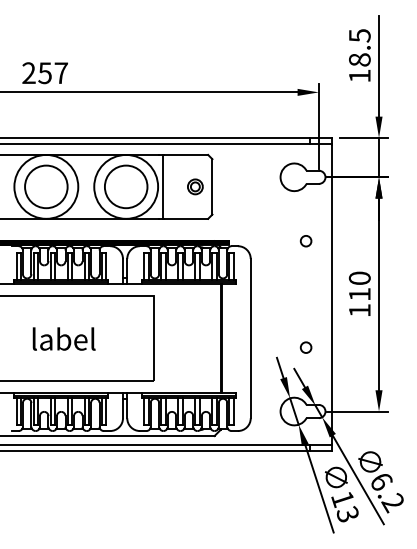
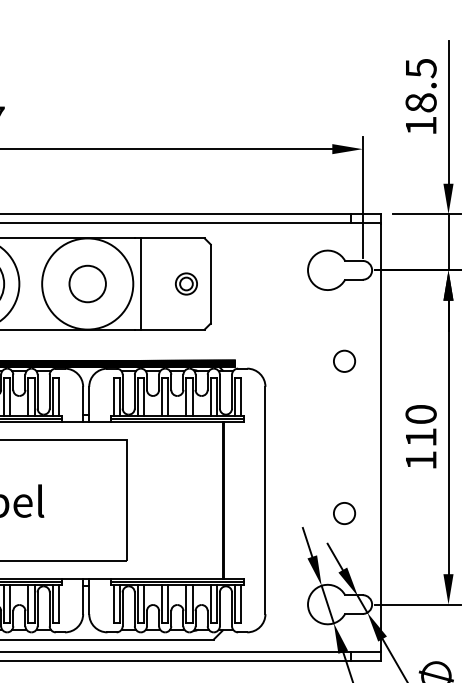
circle: (125, 186) -> (86, 283), size x0.6
circle: (305, 241) -> (343, 361), size x1.4
circle: (305, 347) -> (343, 513), size x1.4

